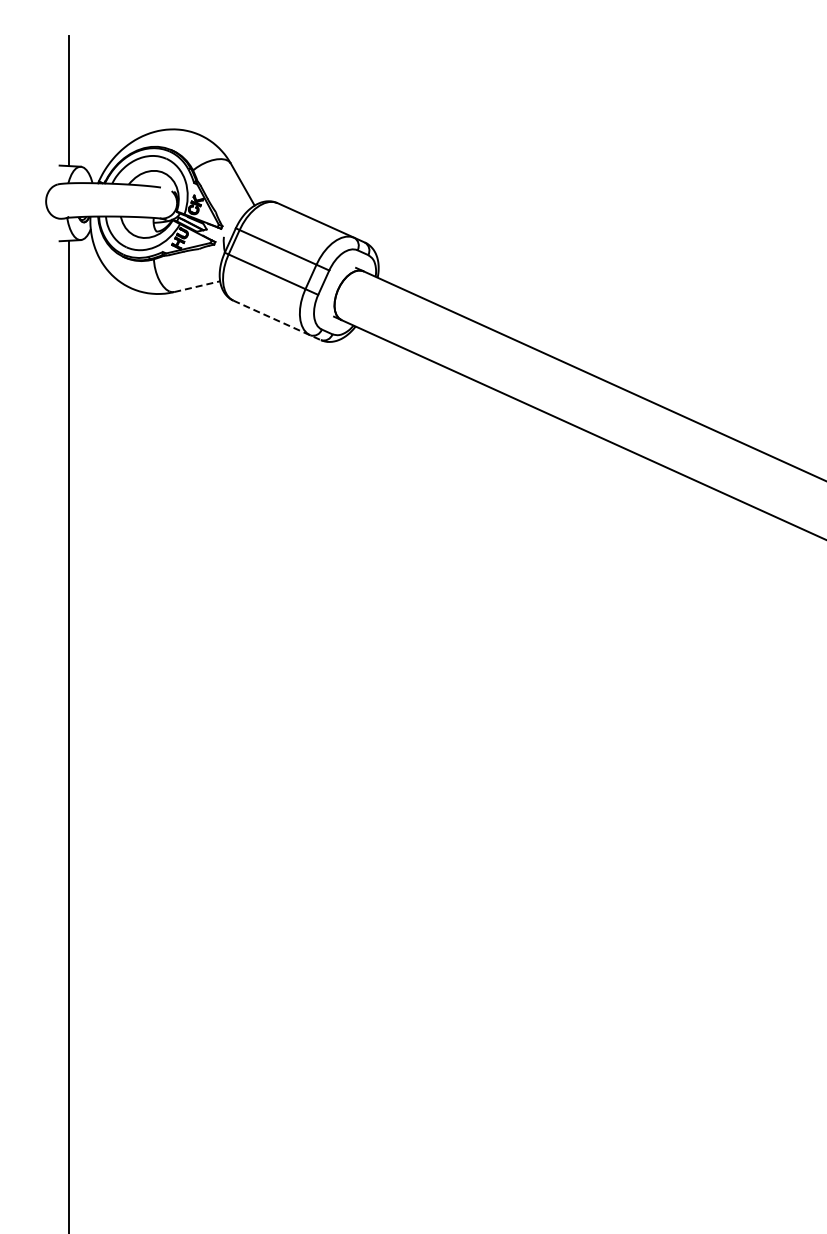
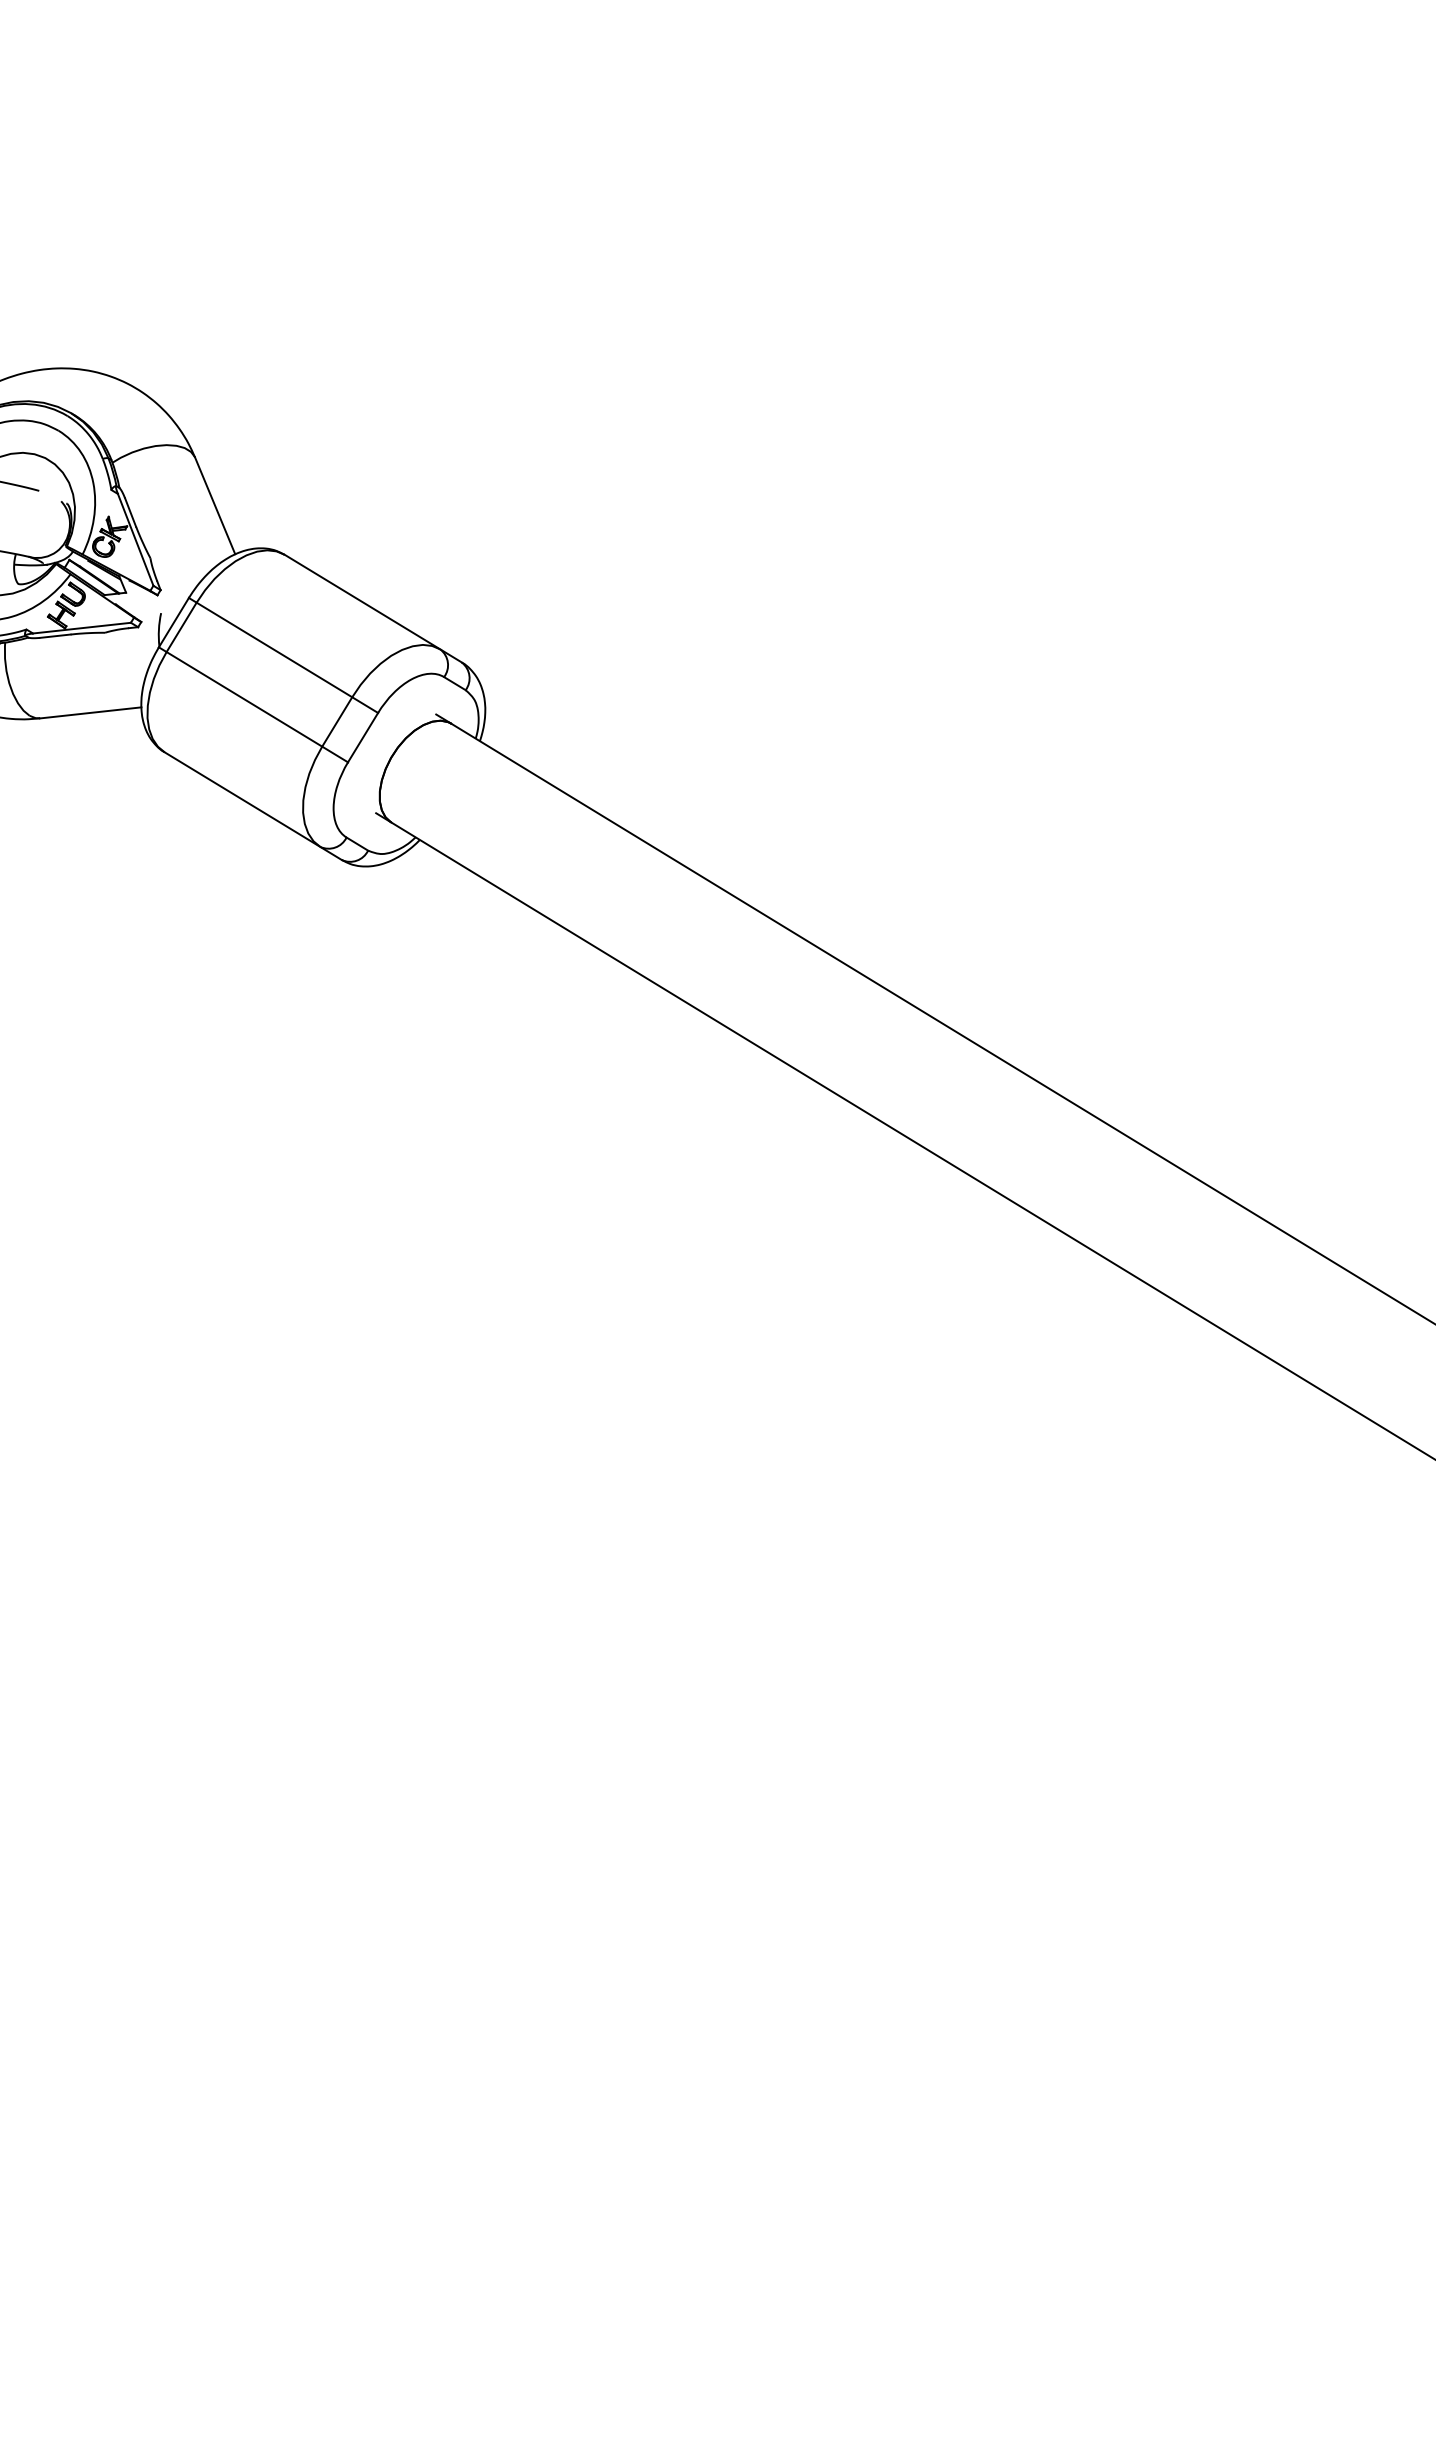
line: (197, 286) -> (91, 712), dashed -> solid
line: (277, 320) -> (253, 806), dashed -> solid

